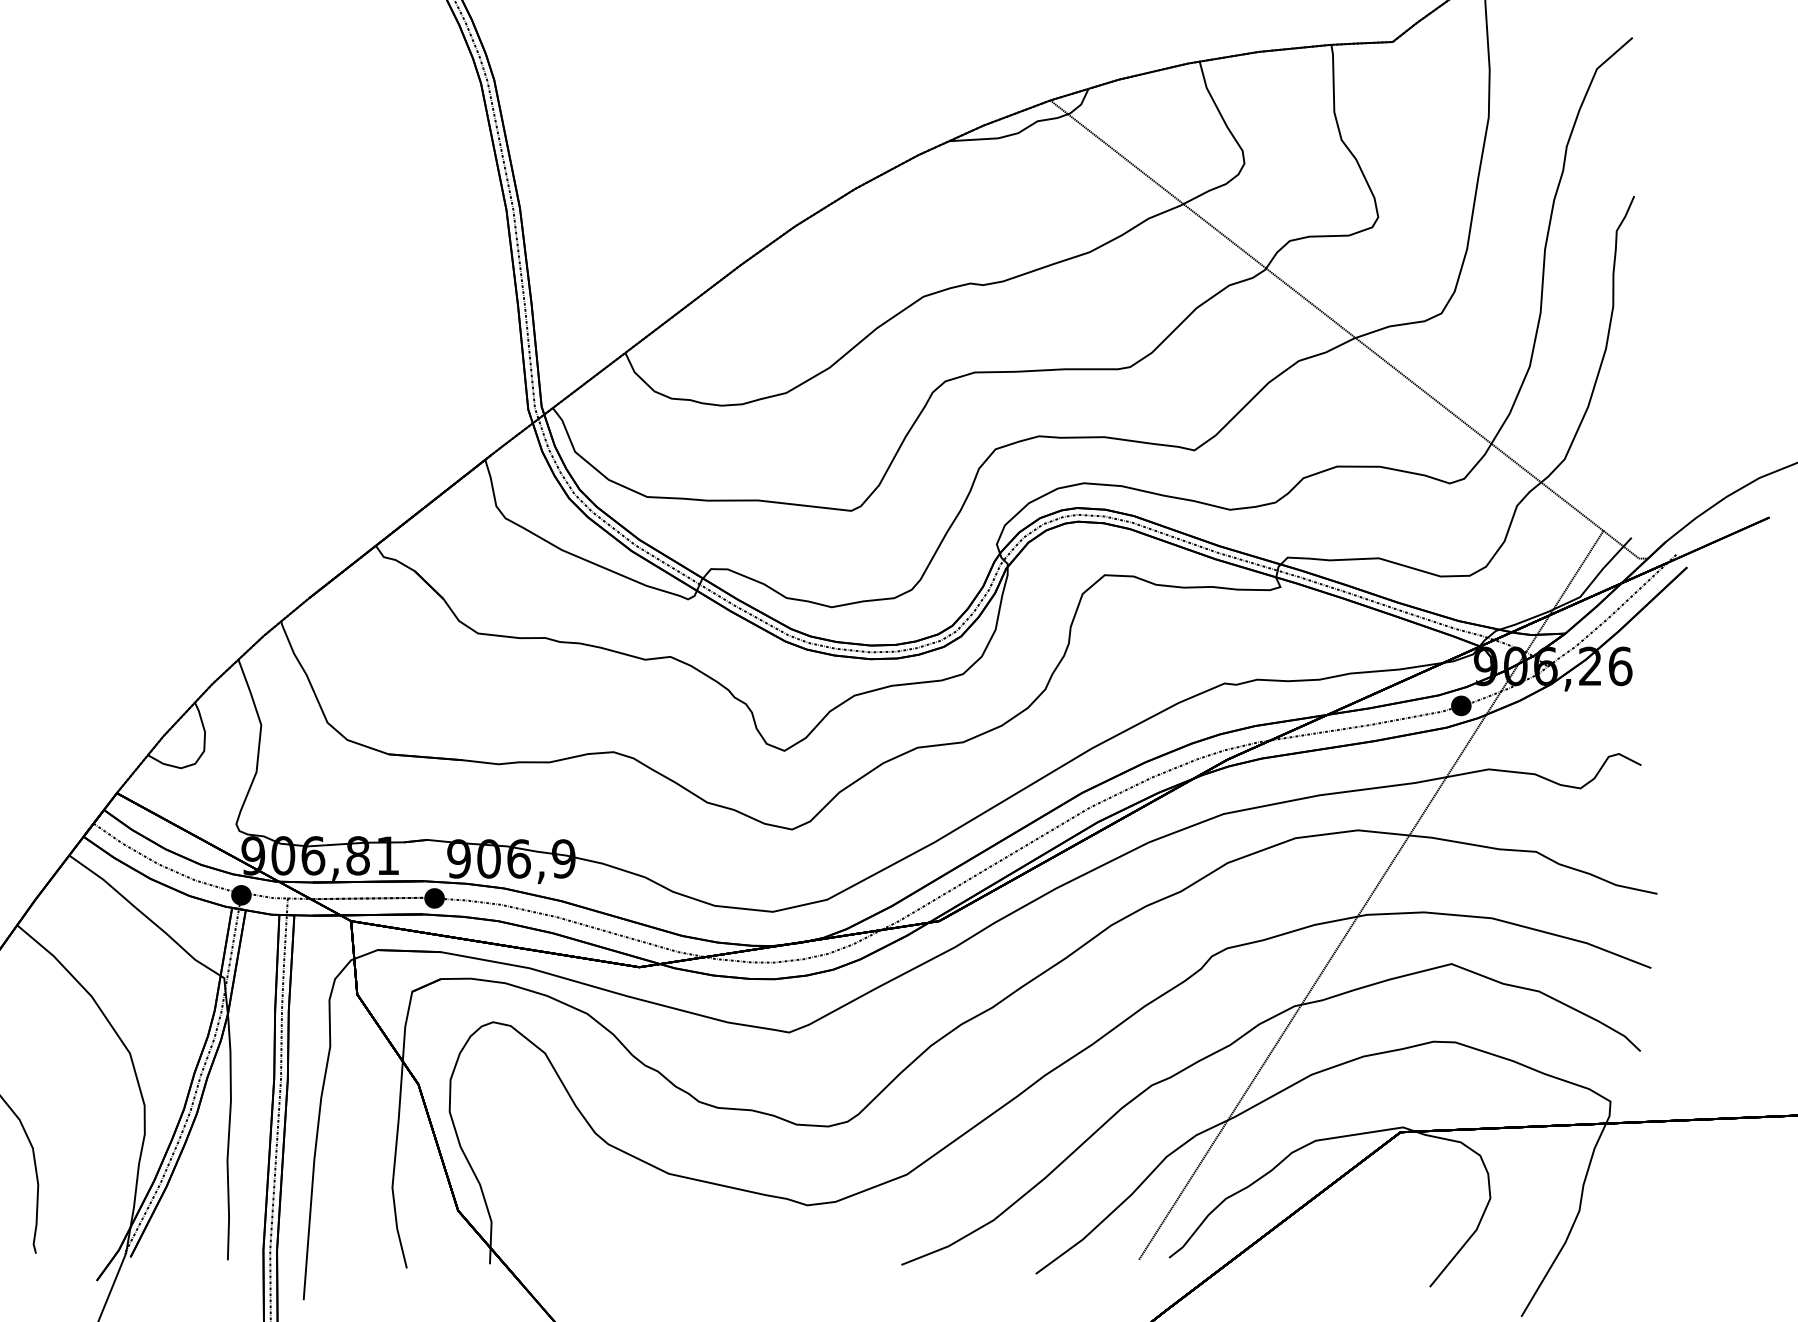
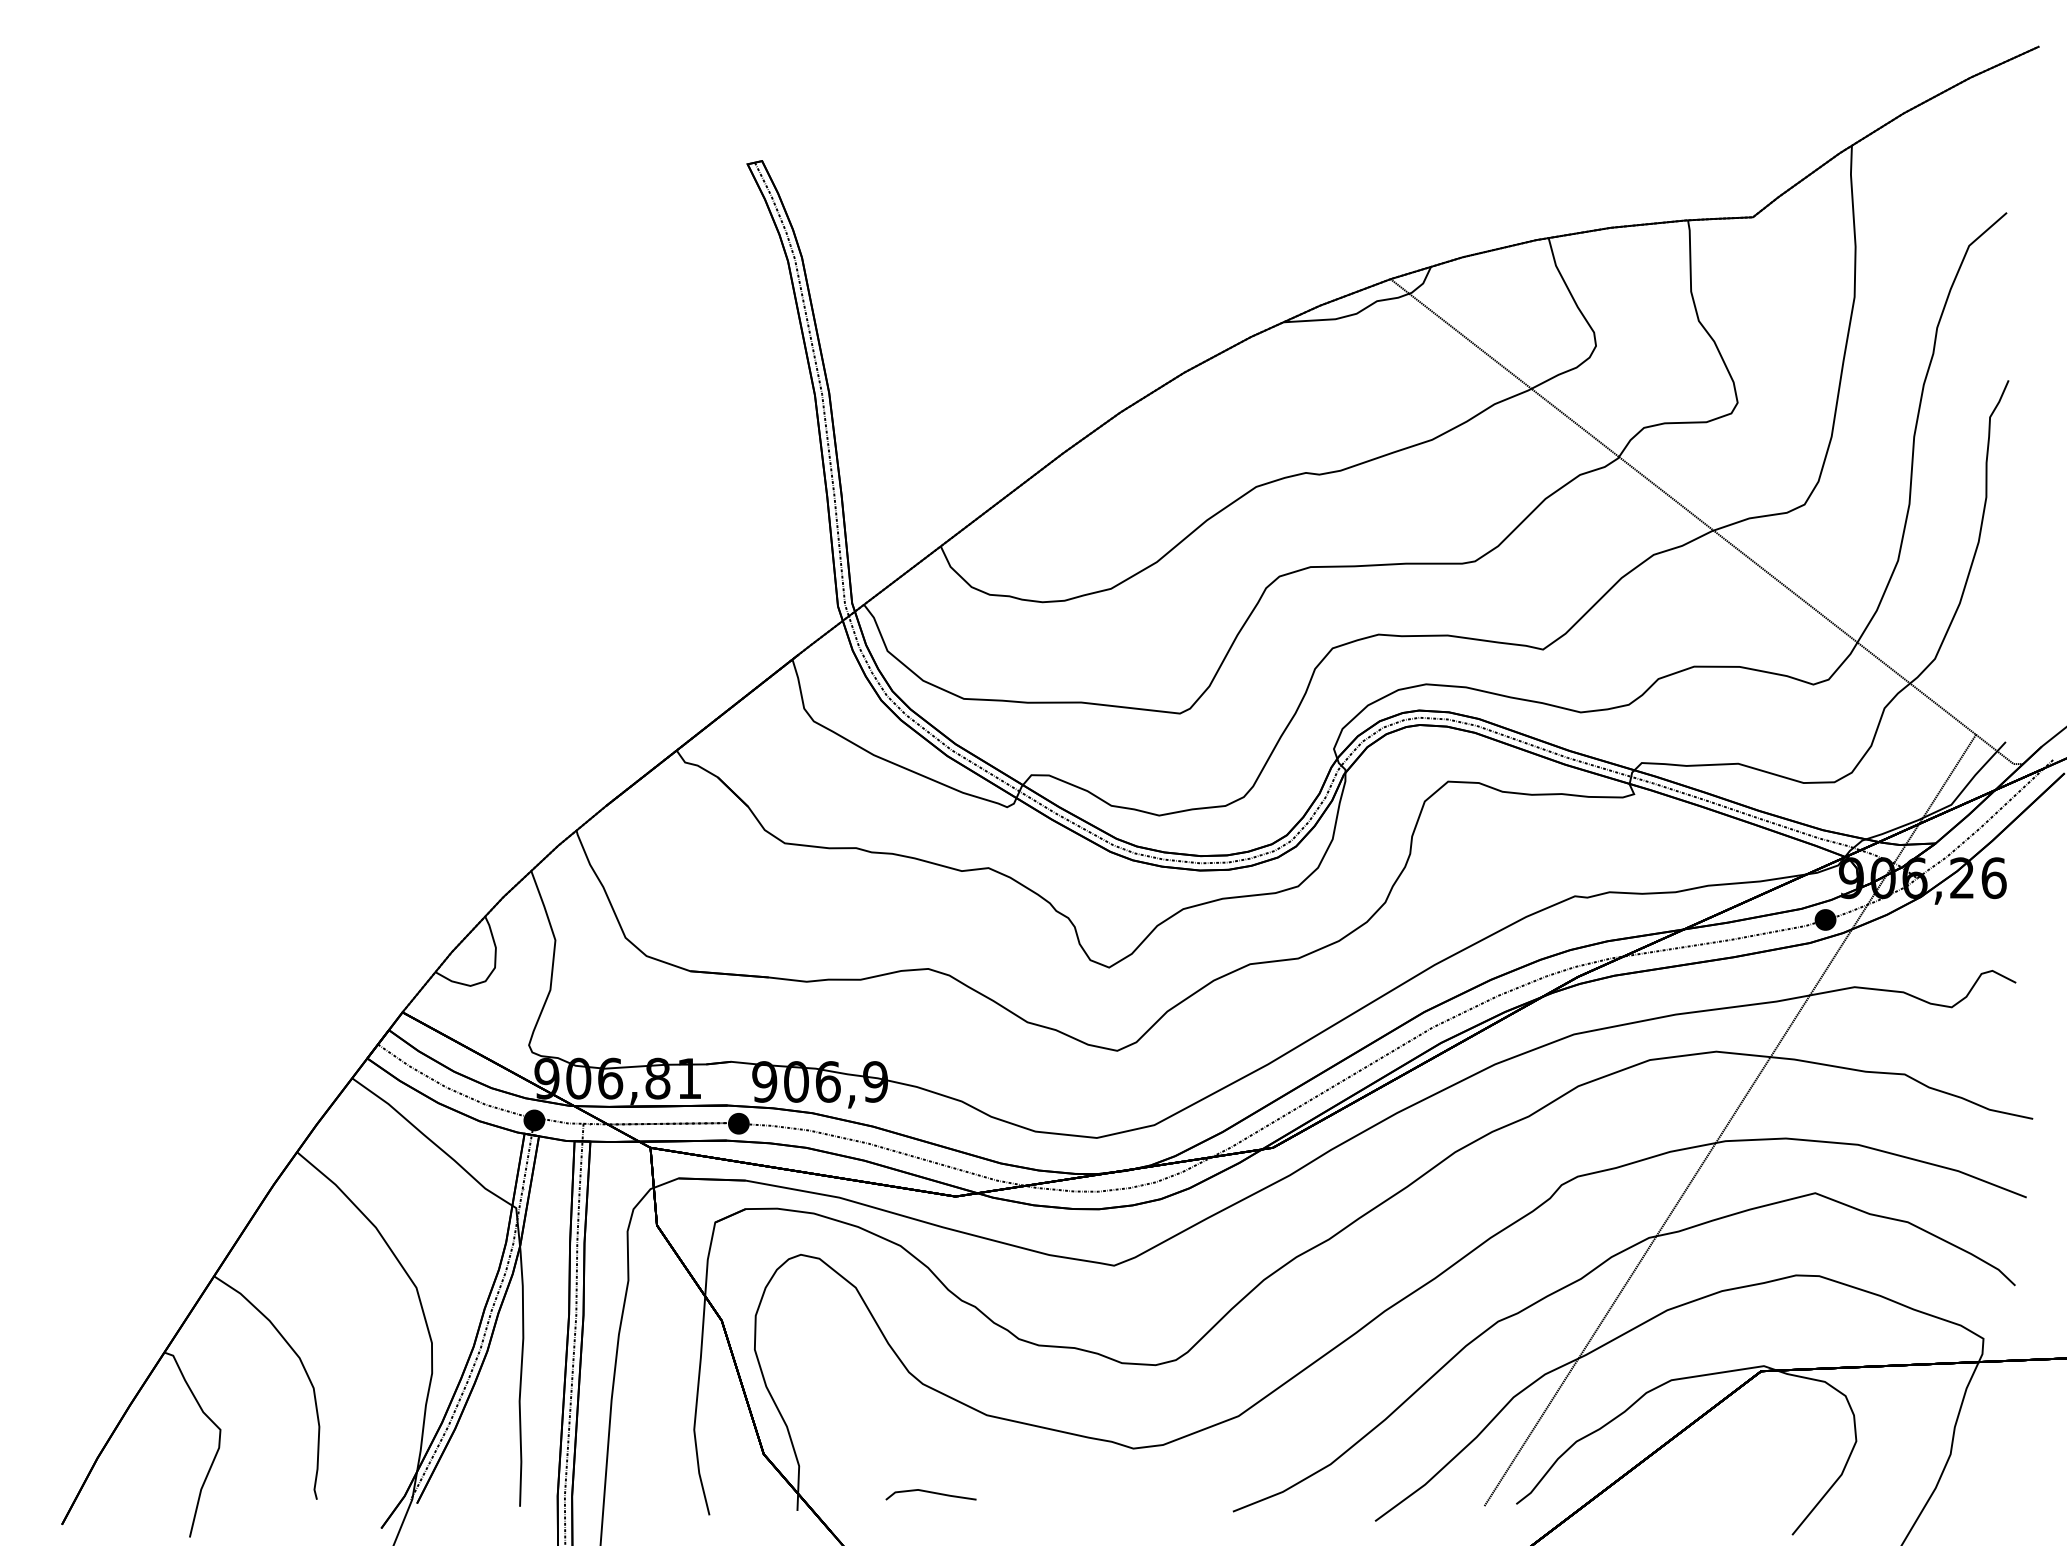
line: (615, 1247) -> (930, 1493), added

